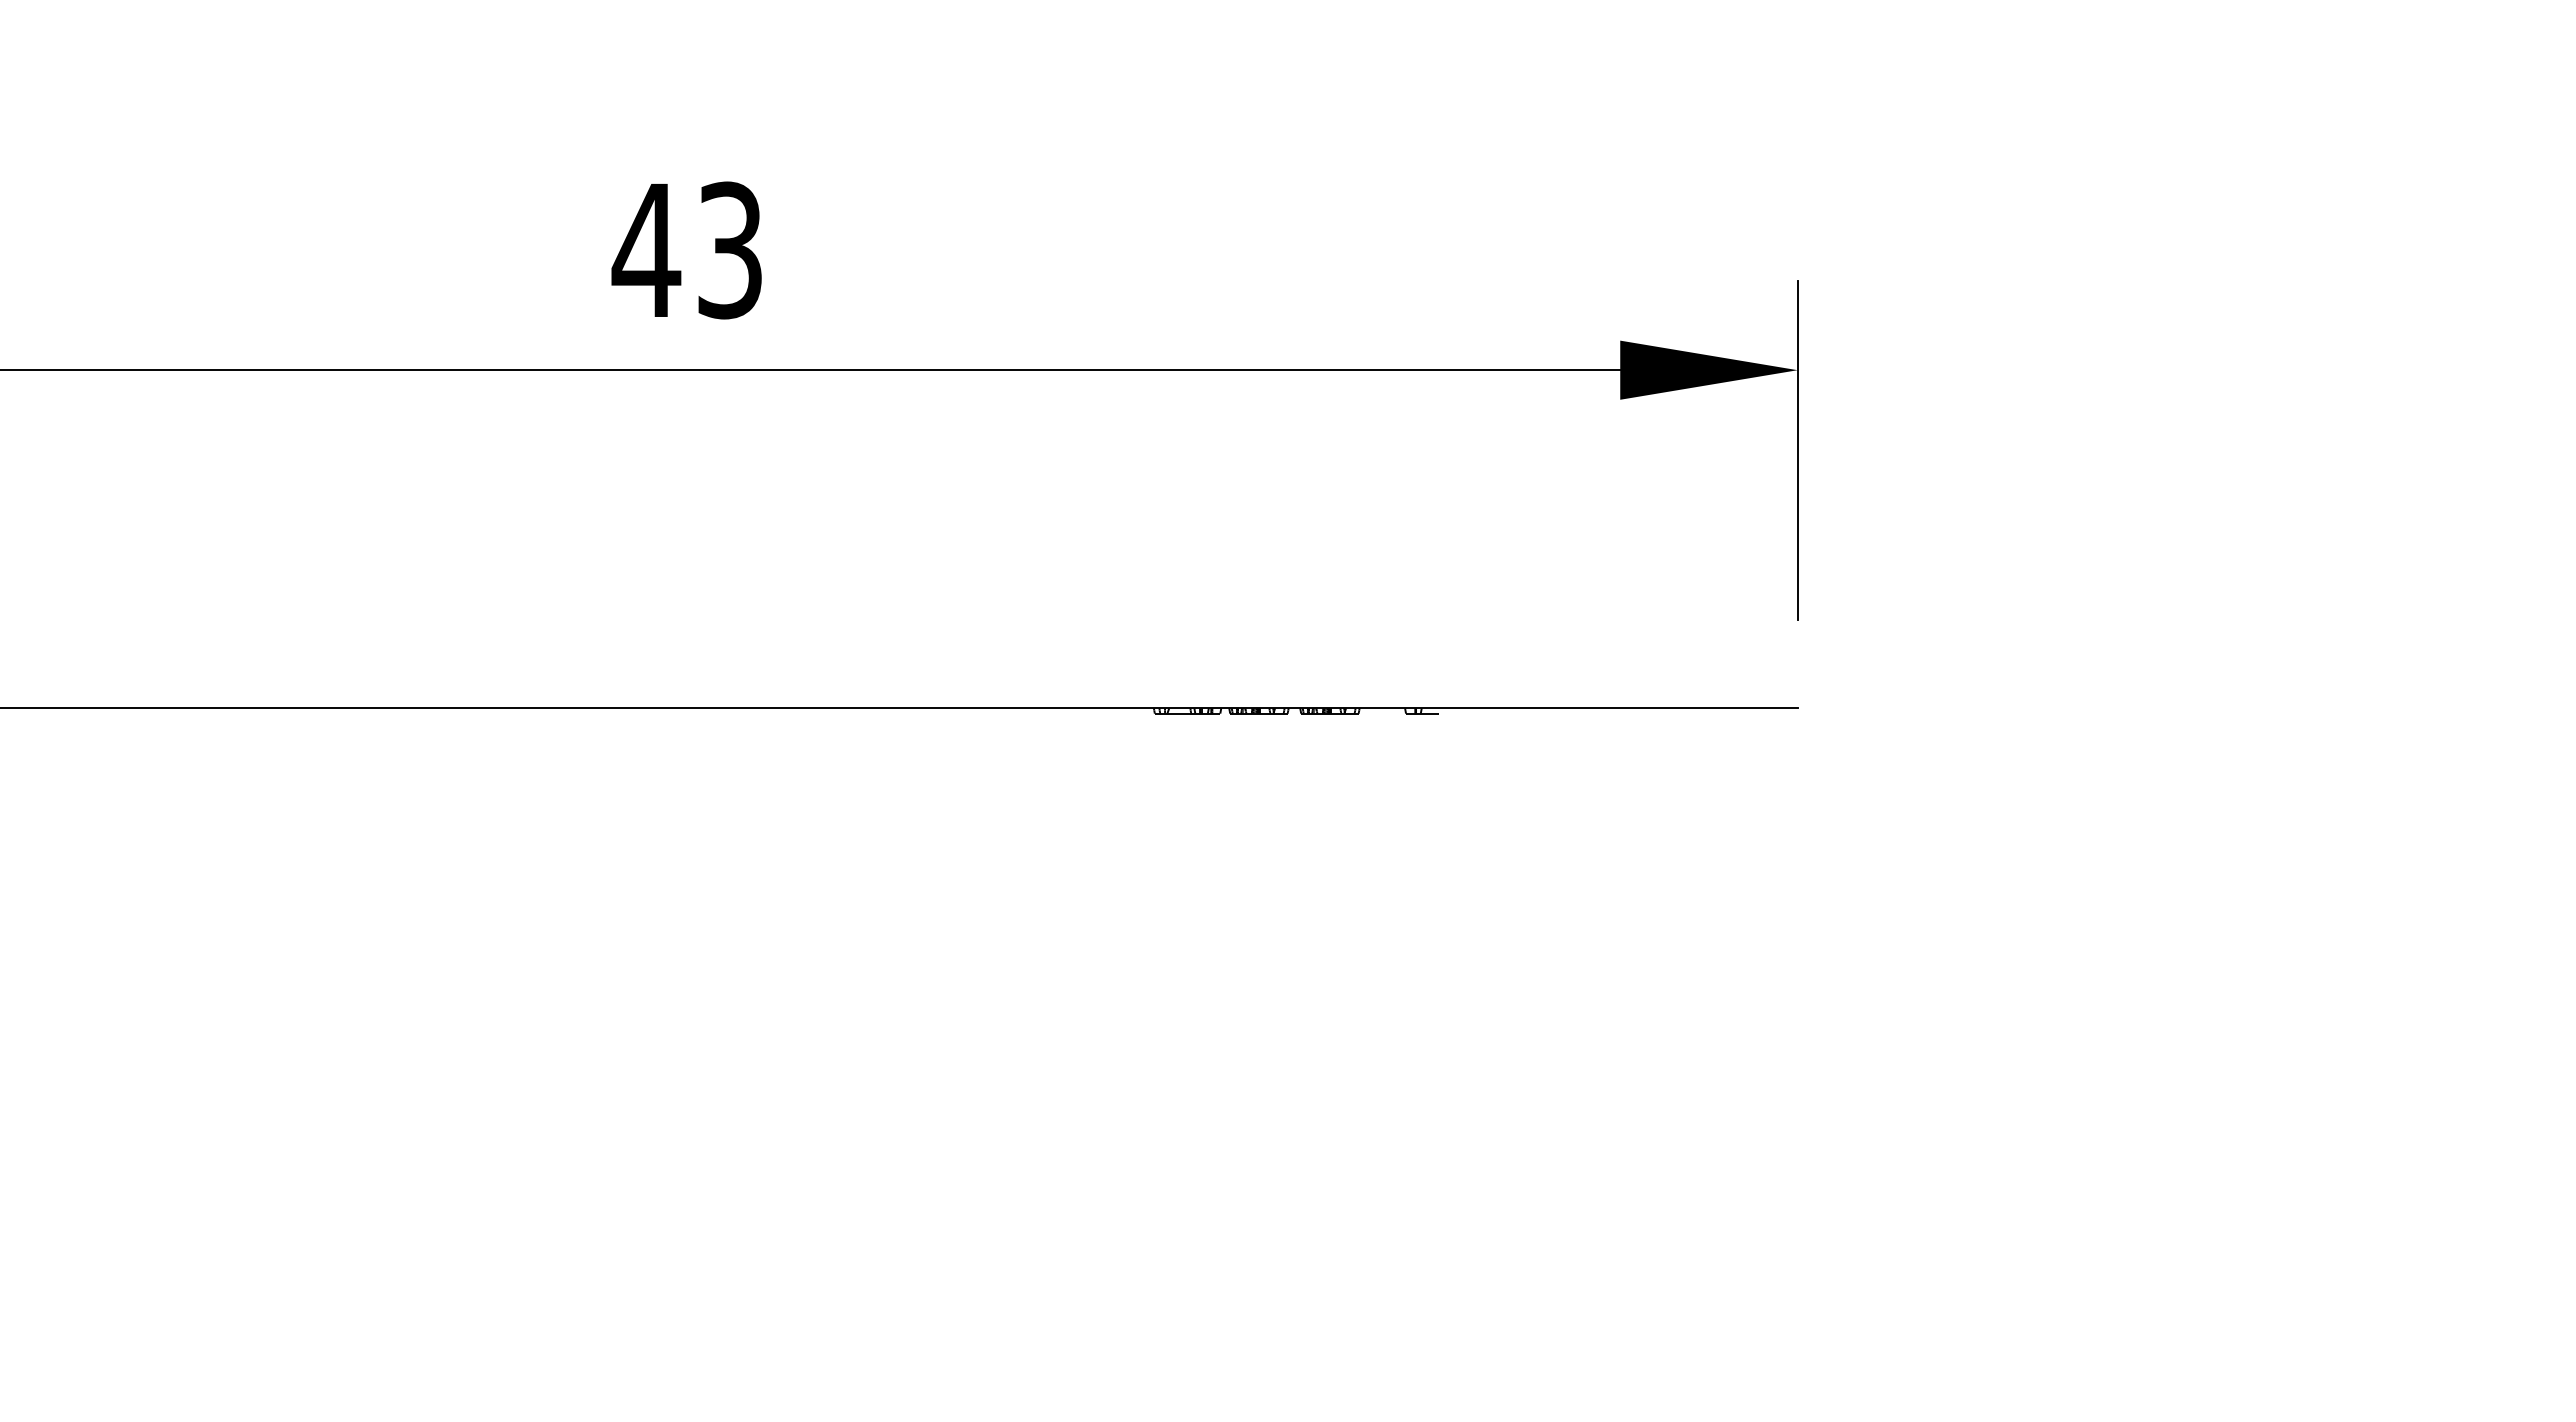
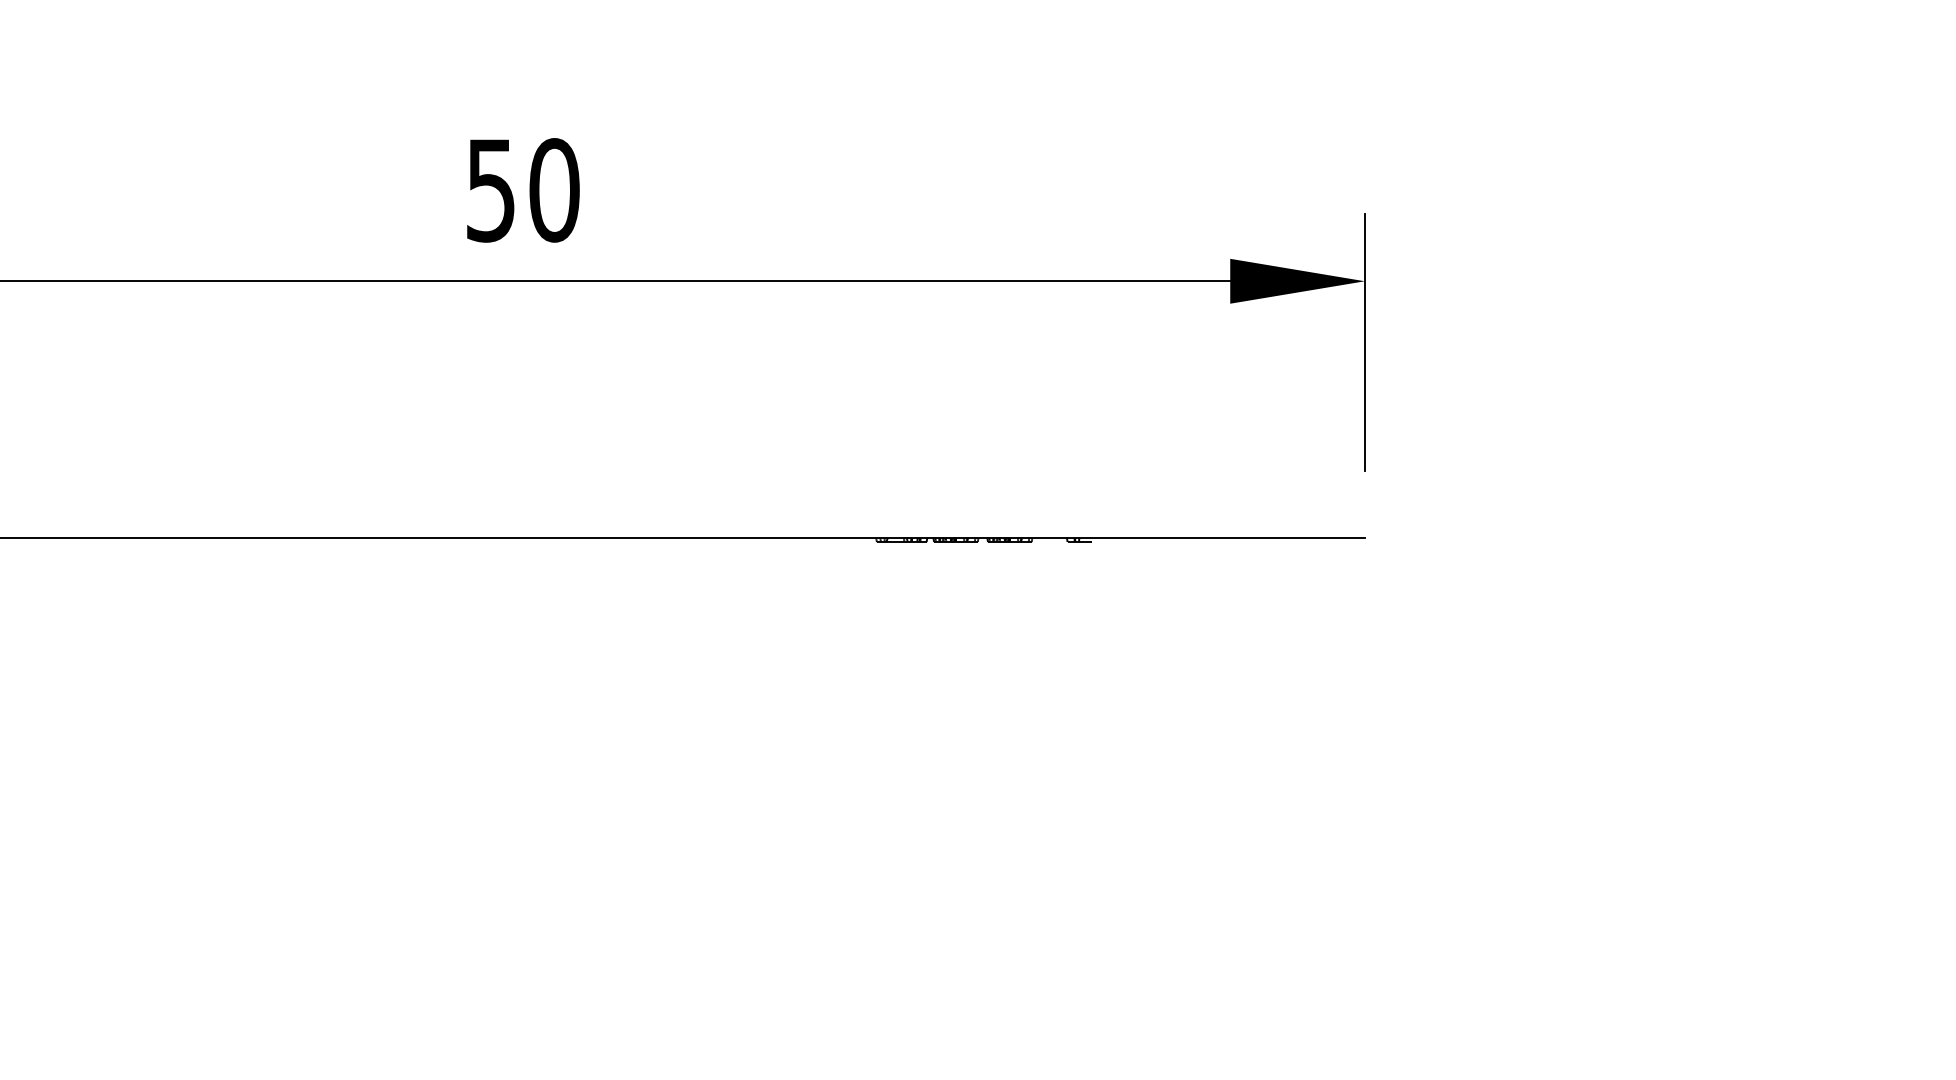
text: (687, 250) -> (522, 190), 43 -> 50

